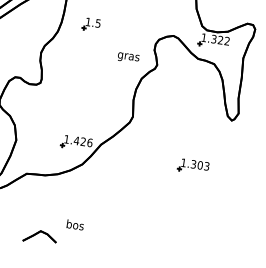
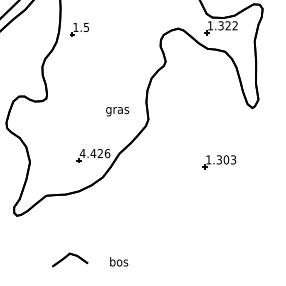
part: (91, 24) -> (79, 29), moved
text: (128, 57) -> (117, 111), moved
text: (66, 139) -> (82, 153), 1.426 -> 4.426
text: (75, 224) -> (119, 261), moved

